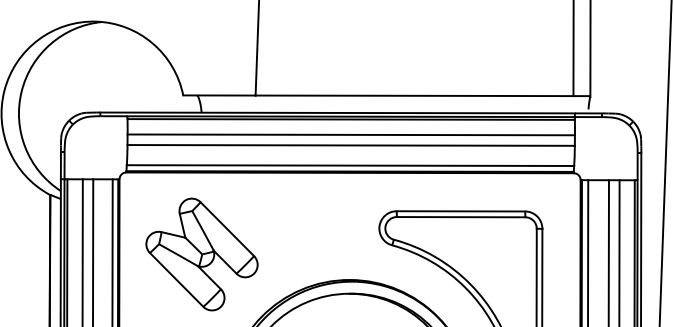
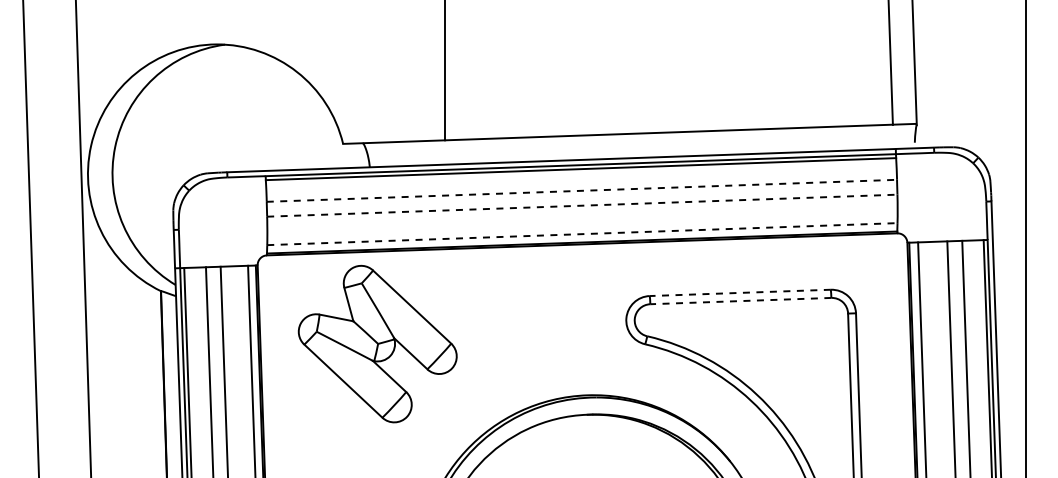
line: (351, 134) -> (582, 190), solid -> dashed
line: (351, 145) -> (582, 205), solid -> dashed
line: (350, 165) -> (582, 234), solid -> dashed
line: (461, 211) -> (740, 292), solid -> dashed
line: (460, 217) -> (740, 301), solid -> dashed
part: (201, 254) -> (377, 343), moved

